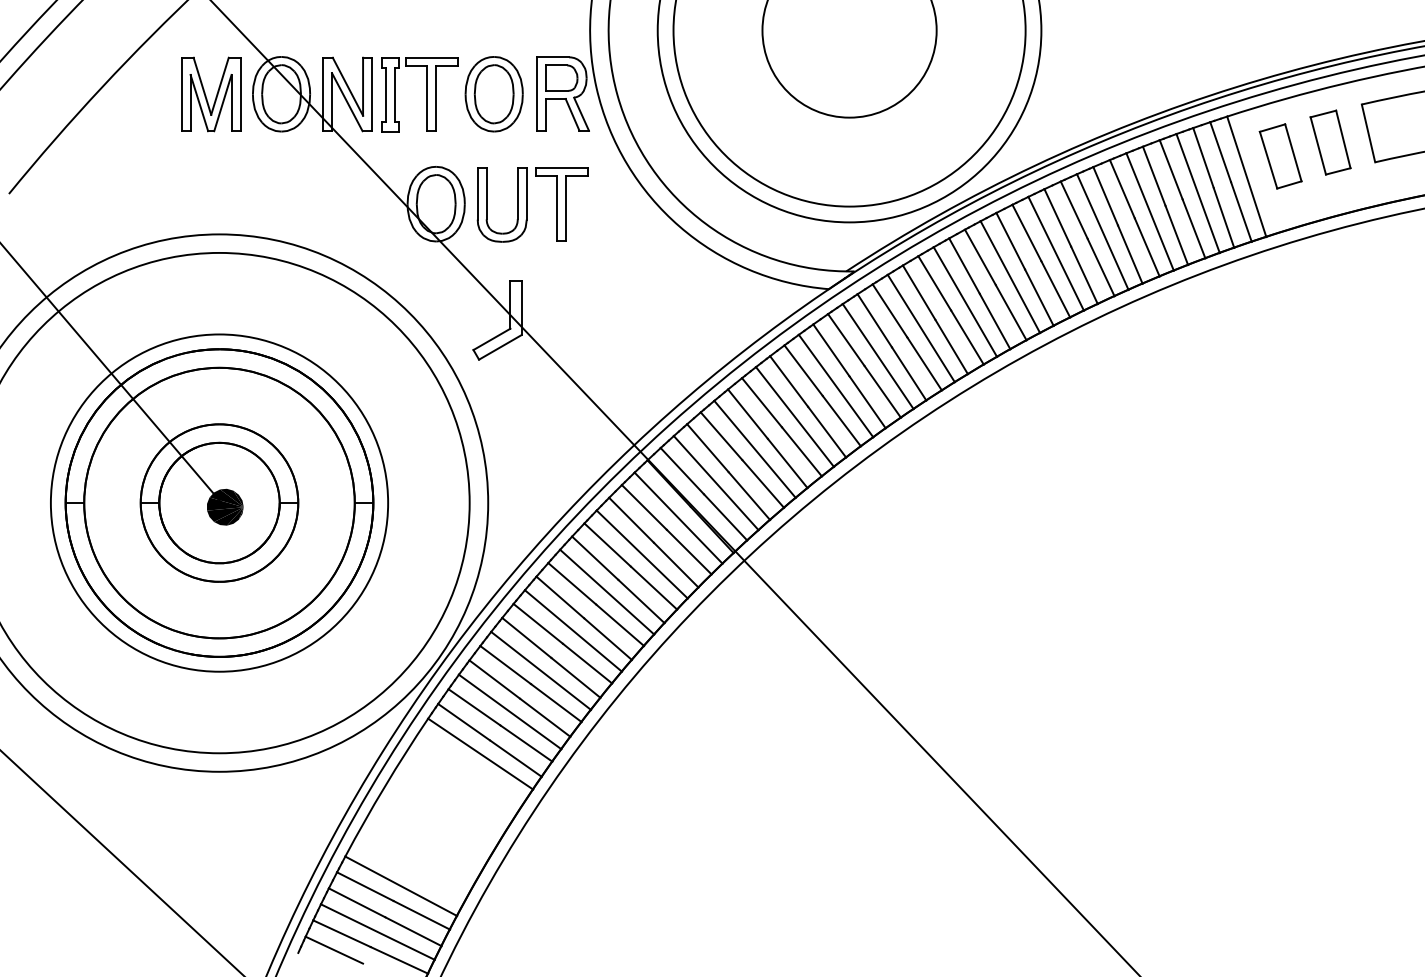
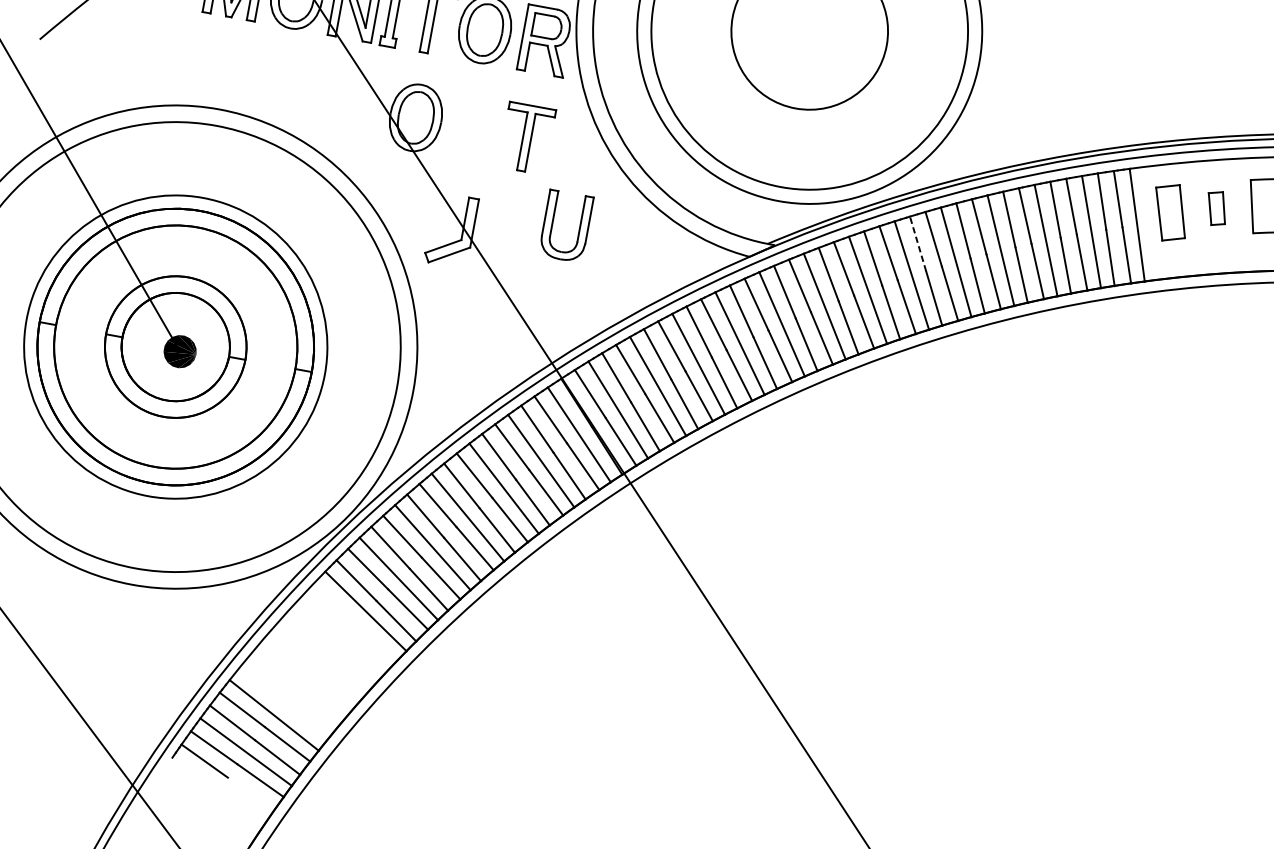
part: (1330, 142) -> (1216, 208), size x0.6
part: (487, 204) -> (553, 223), moved
line: (1010, 241) -> (917, 244), solid -> dashed

